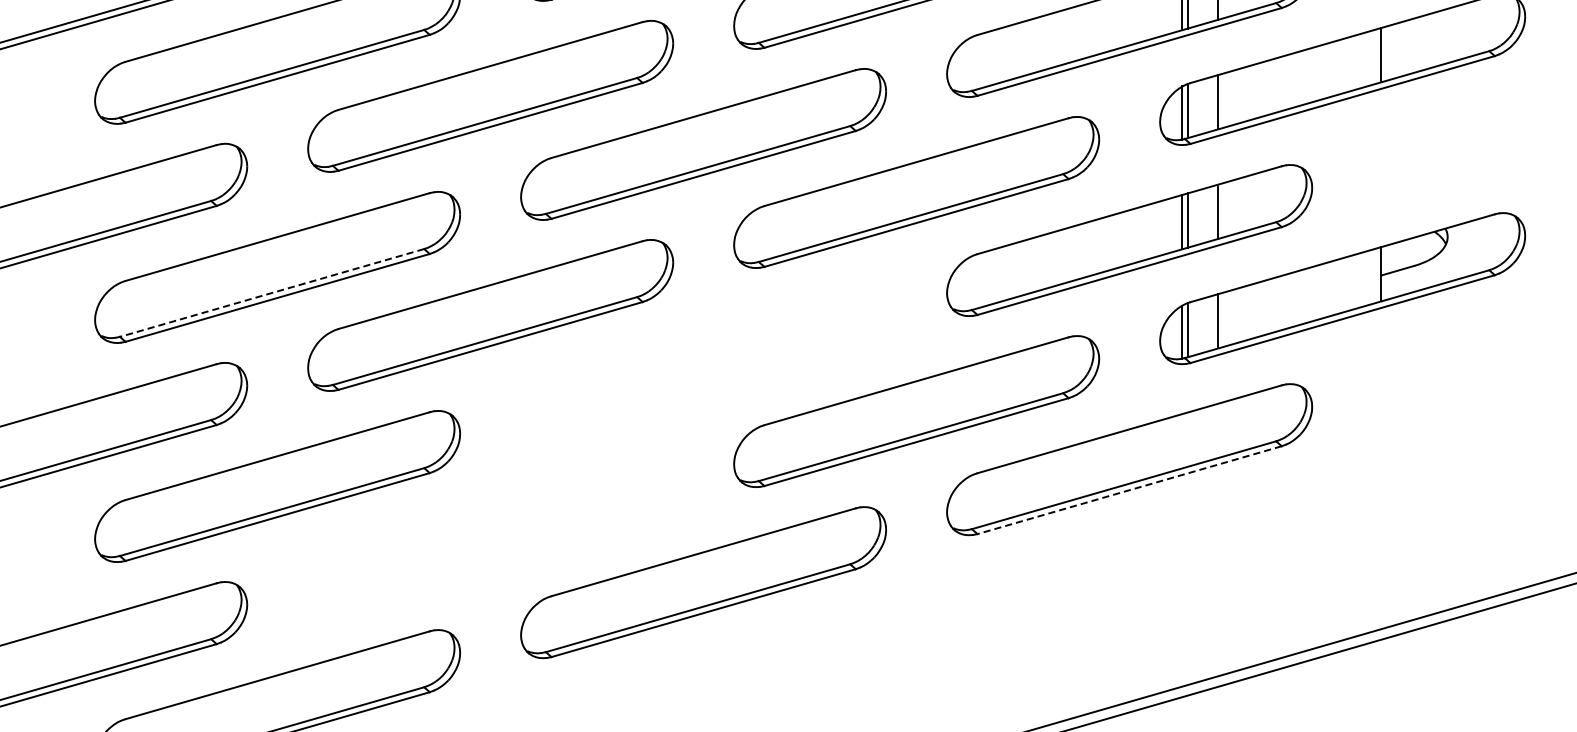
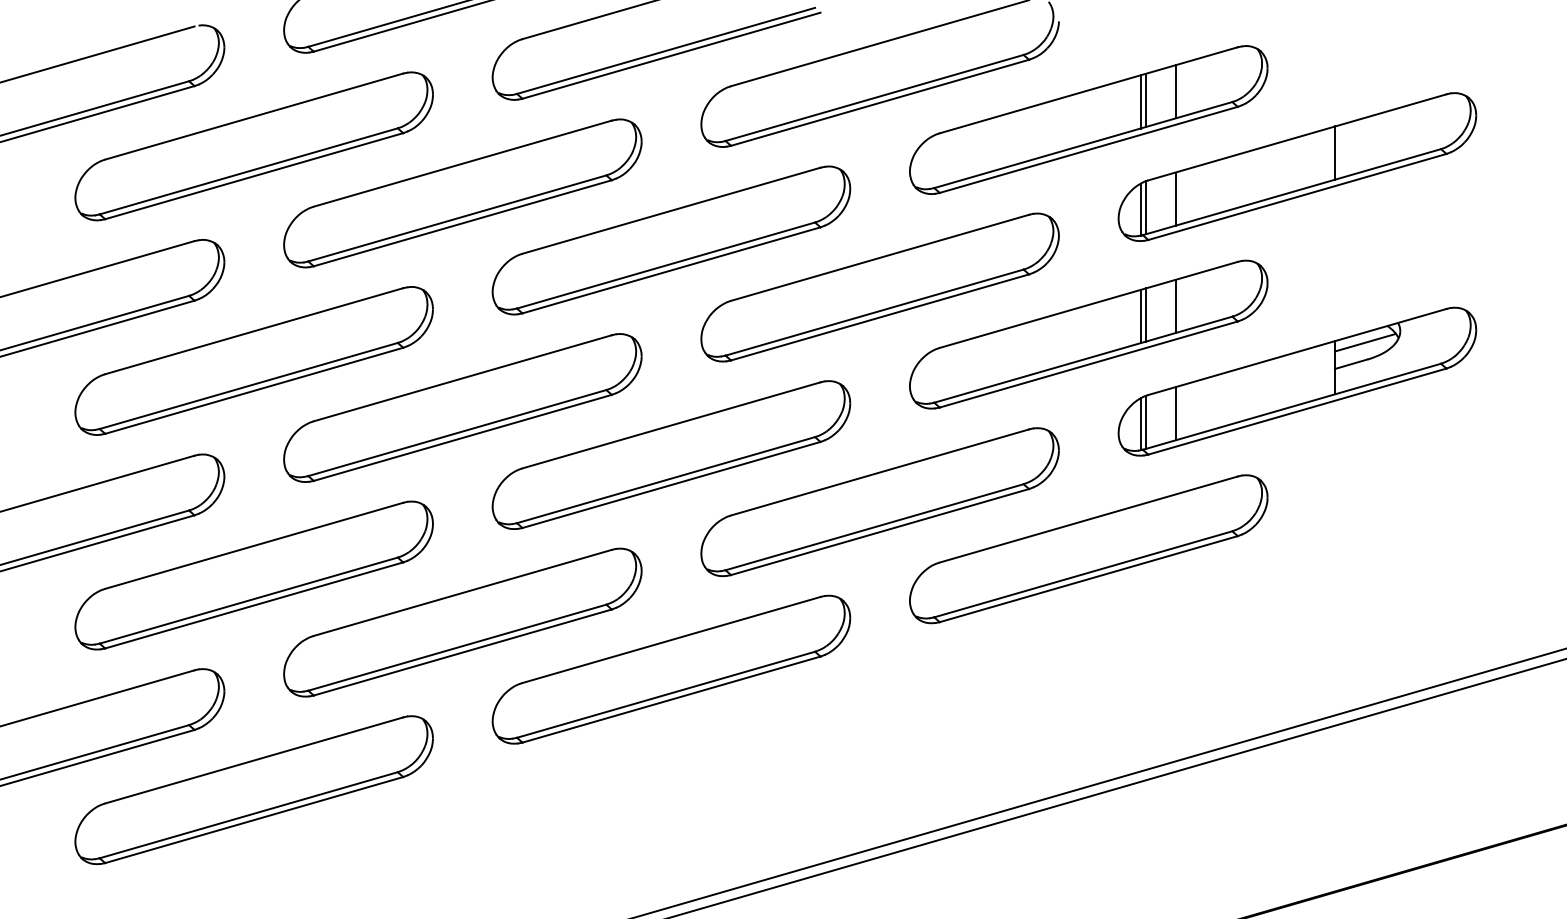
line: (1412, 248) -> (1365, 342), added
line: (271, 293) -> (248, 386), dashed -> solid
part: (703, 362) -> (671, 454), added
line: (1129, 490) -> (1088, 579), dashed -> solid
part: (490, 534) -> (462, 622), added

